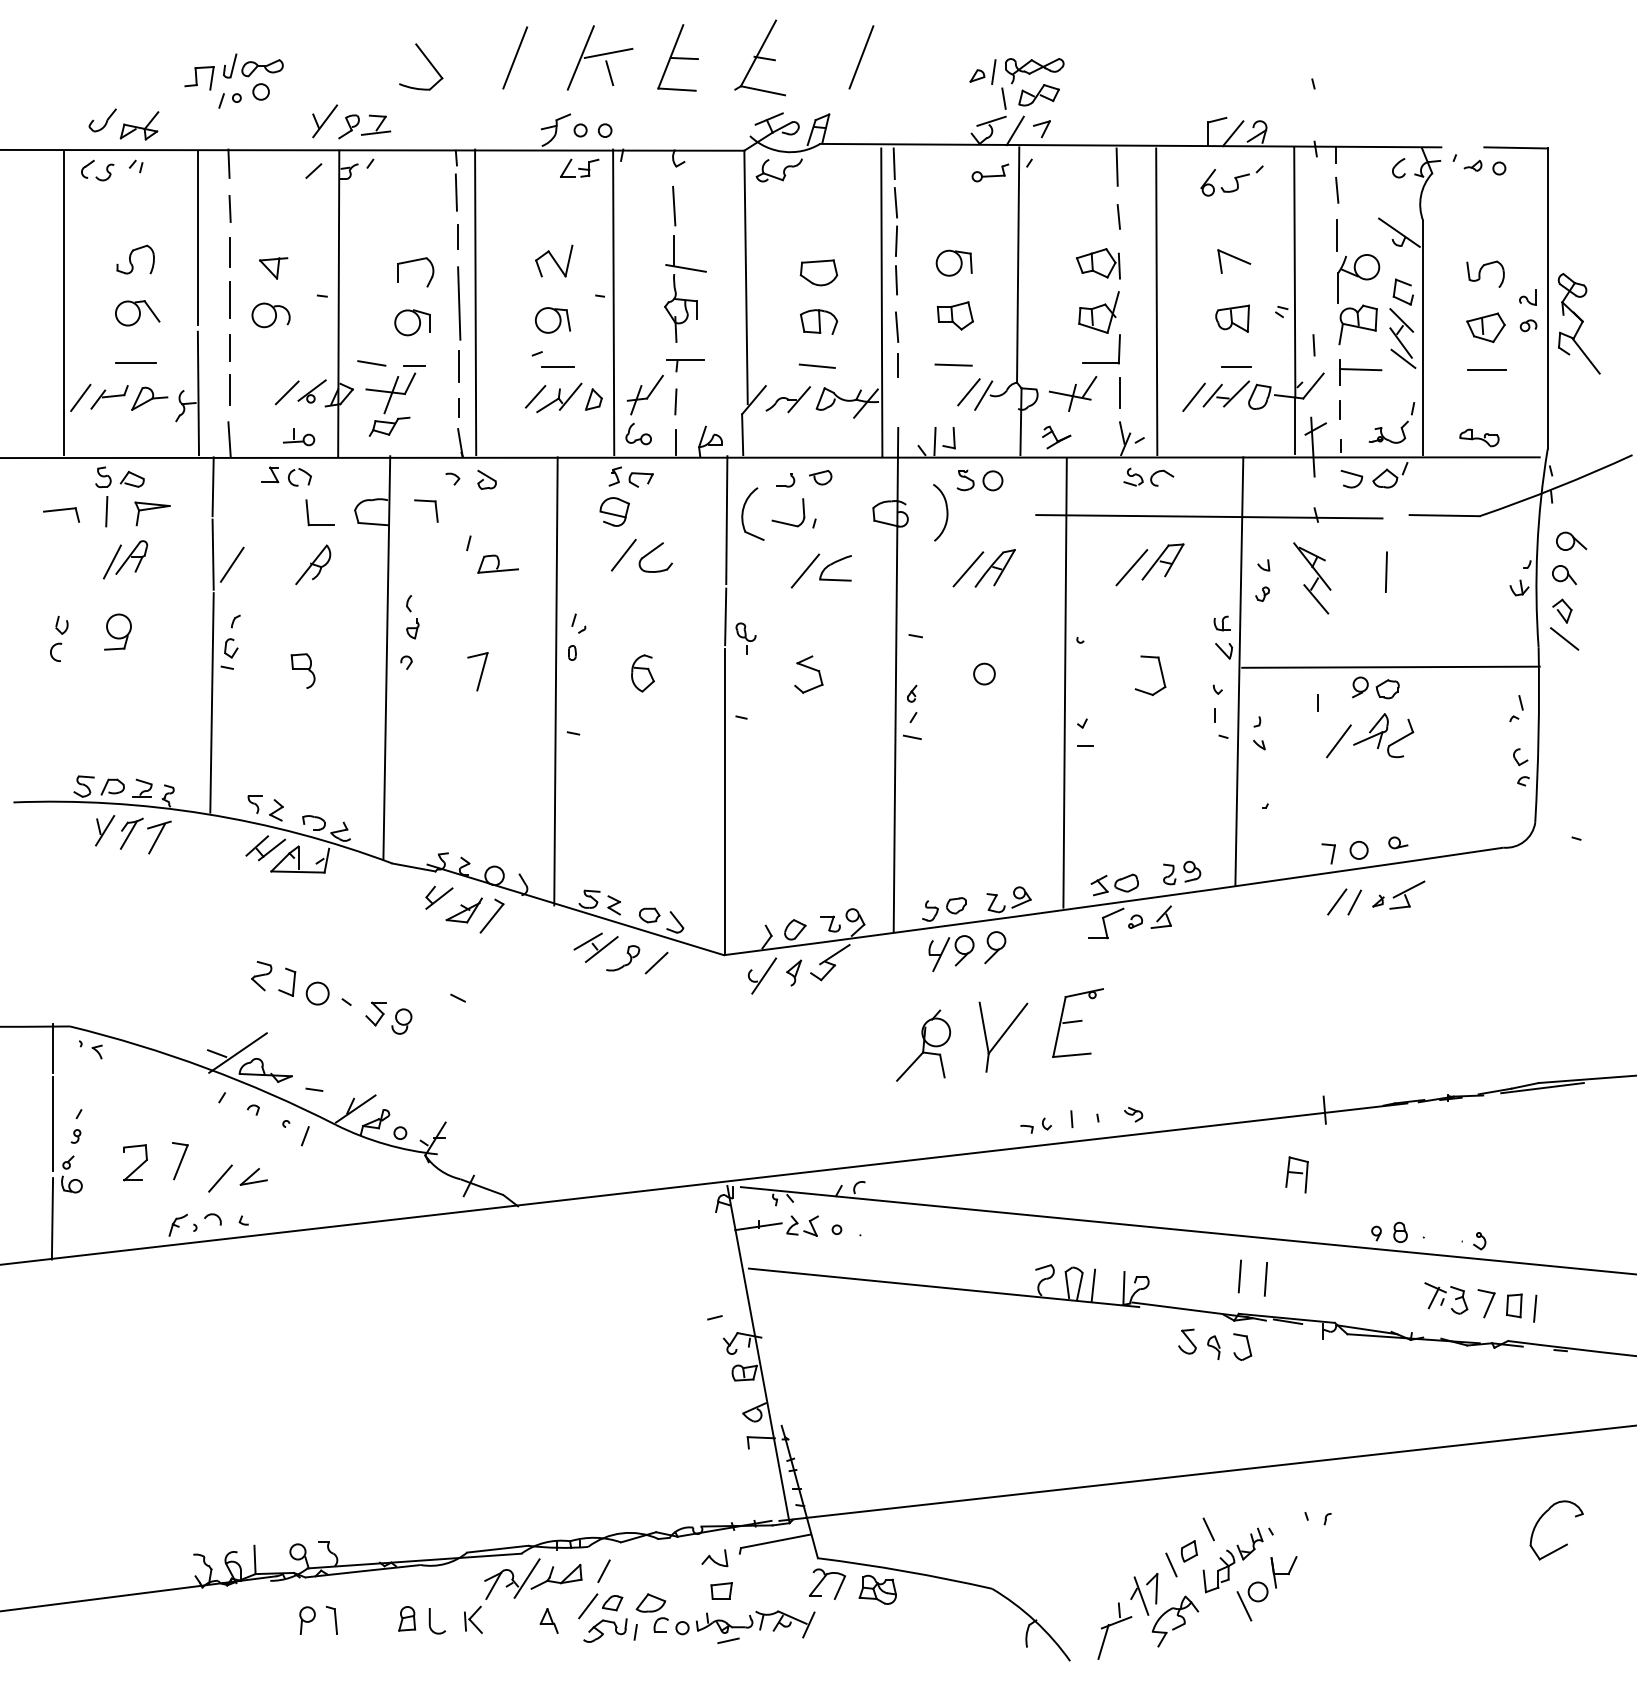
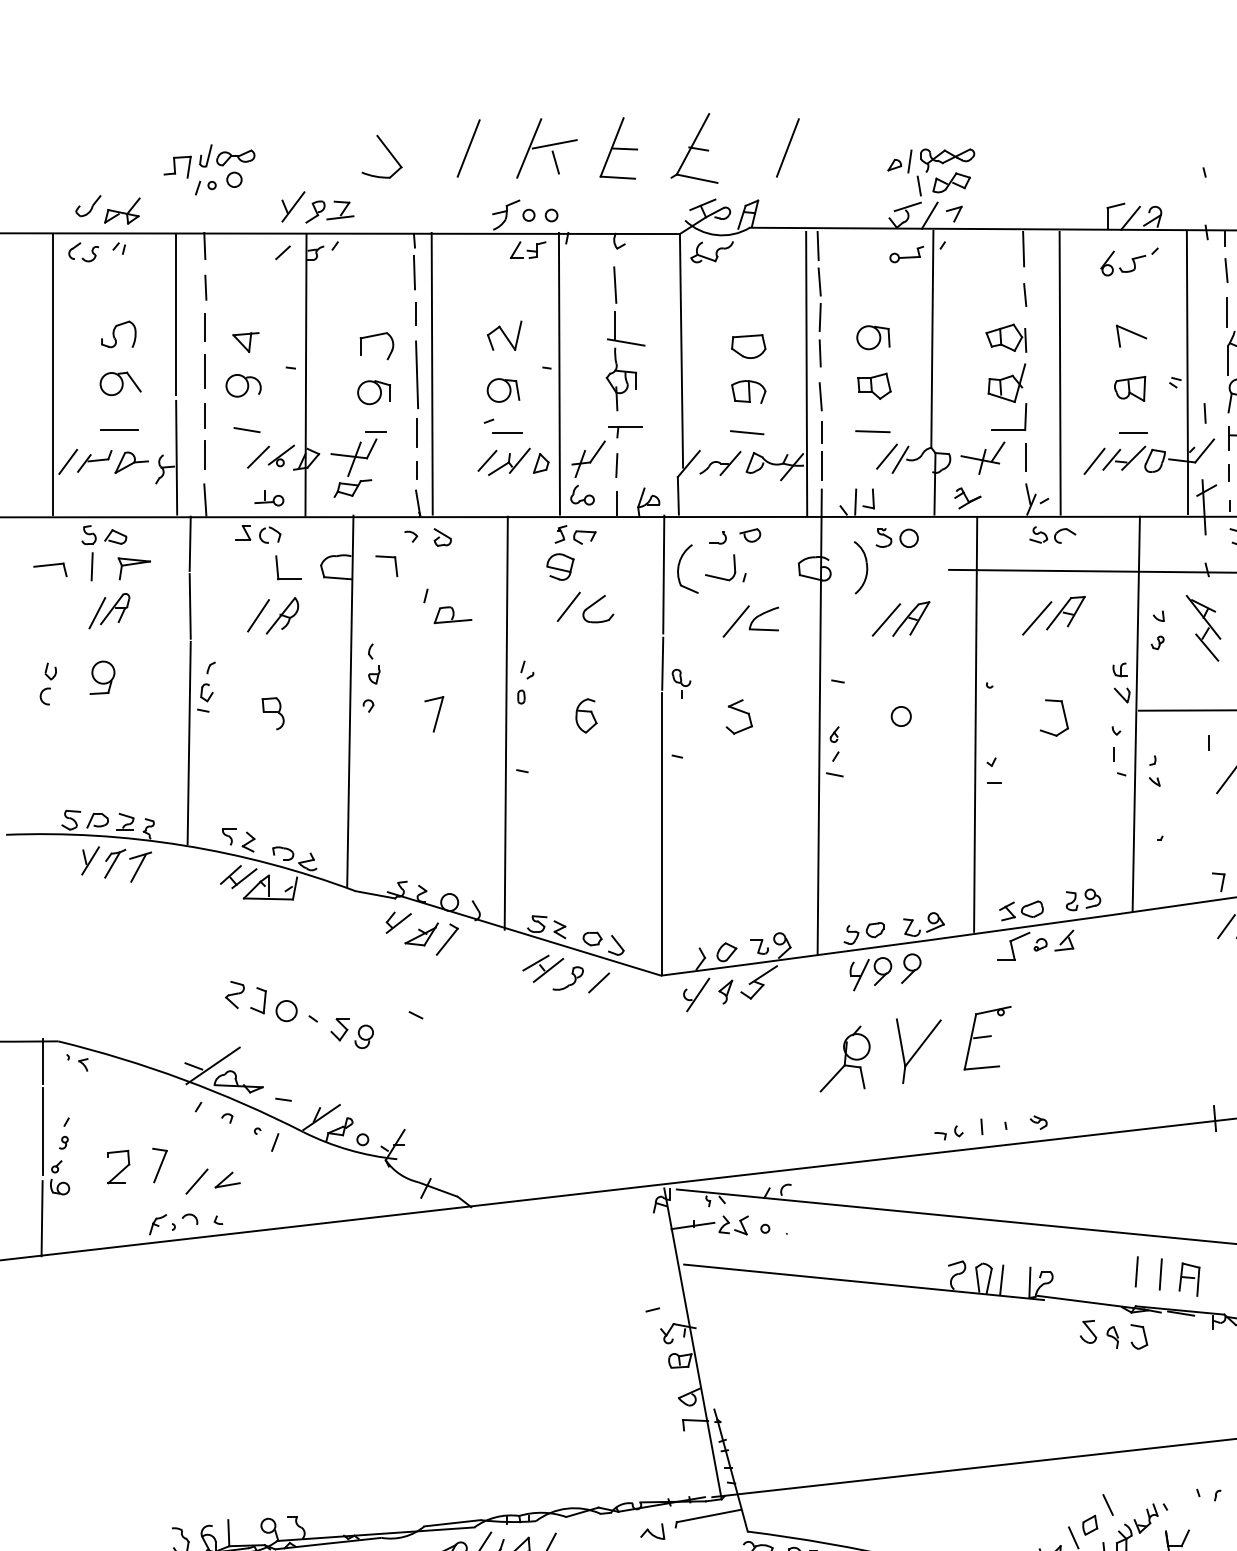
line: (371, 363) -> (246, 430), moved
line: (898, 402) -> (822, 466), added
line: (232, 564) -> (258, 615), moved
part: (1296, 1174) -> (1188, 1279), moved

